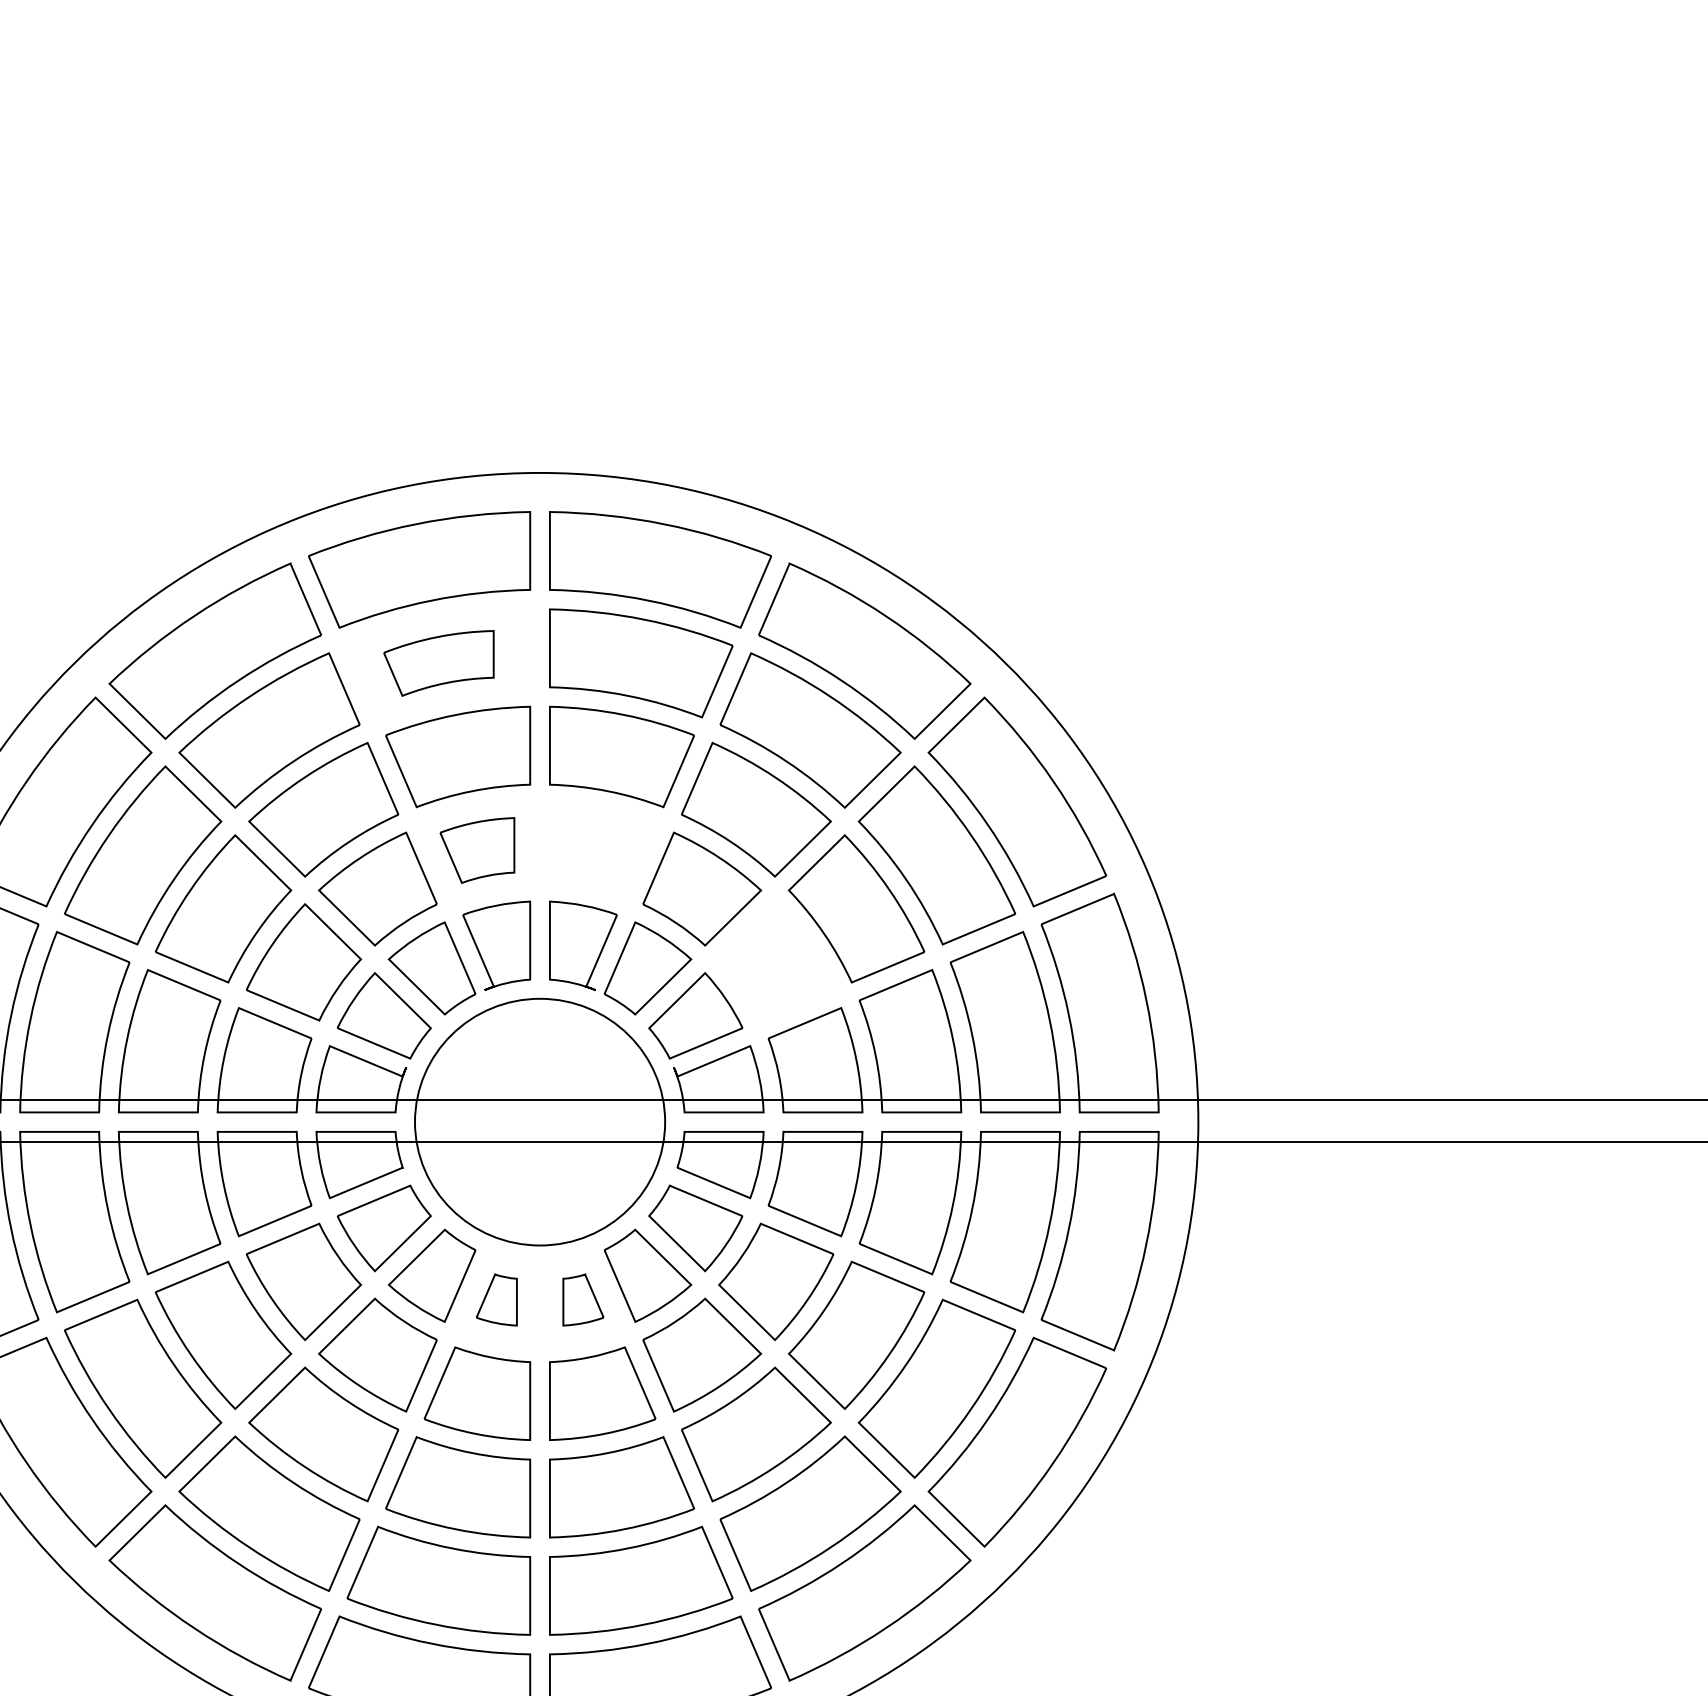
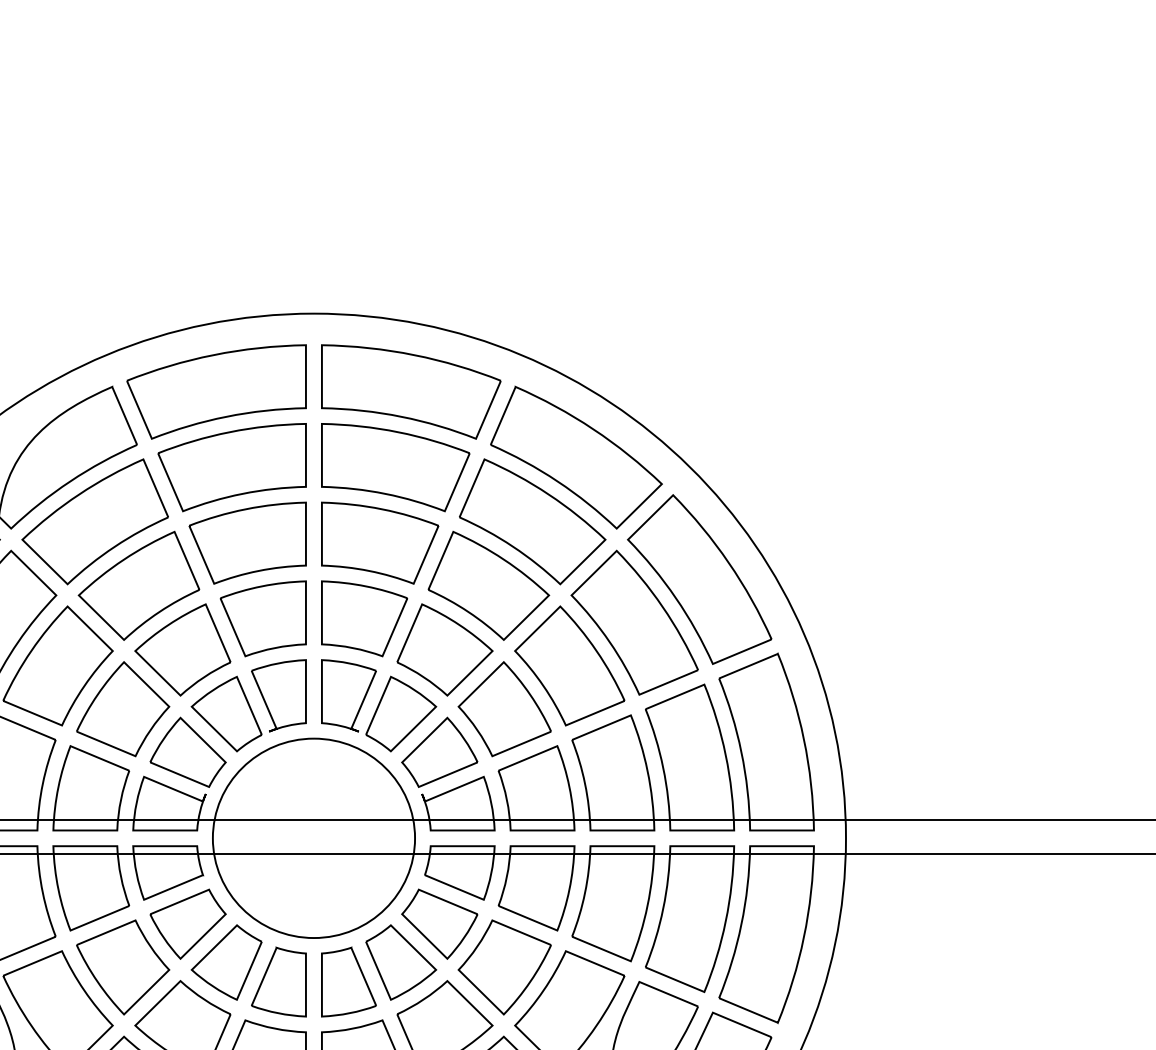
part: (438, 663) -> (231, 467), size x1.67
part: (477, 850) -> (263, 618), size x1.43
part: (602, 850) -> (364, 618), added
part: (776, 962) -> (505, 709), added
part: (496, 1299) -> (278, 981), size x1.67
part: (583, 1299) -> (349, 981), size x1.67

